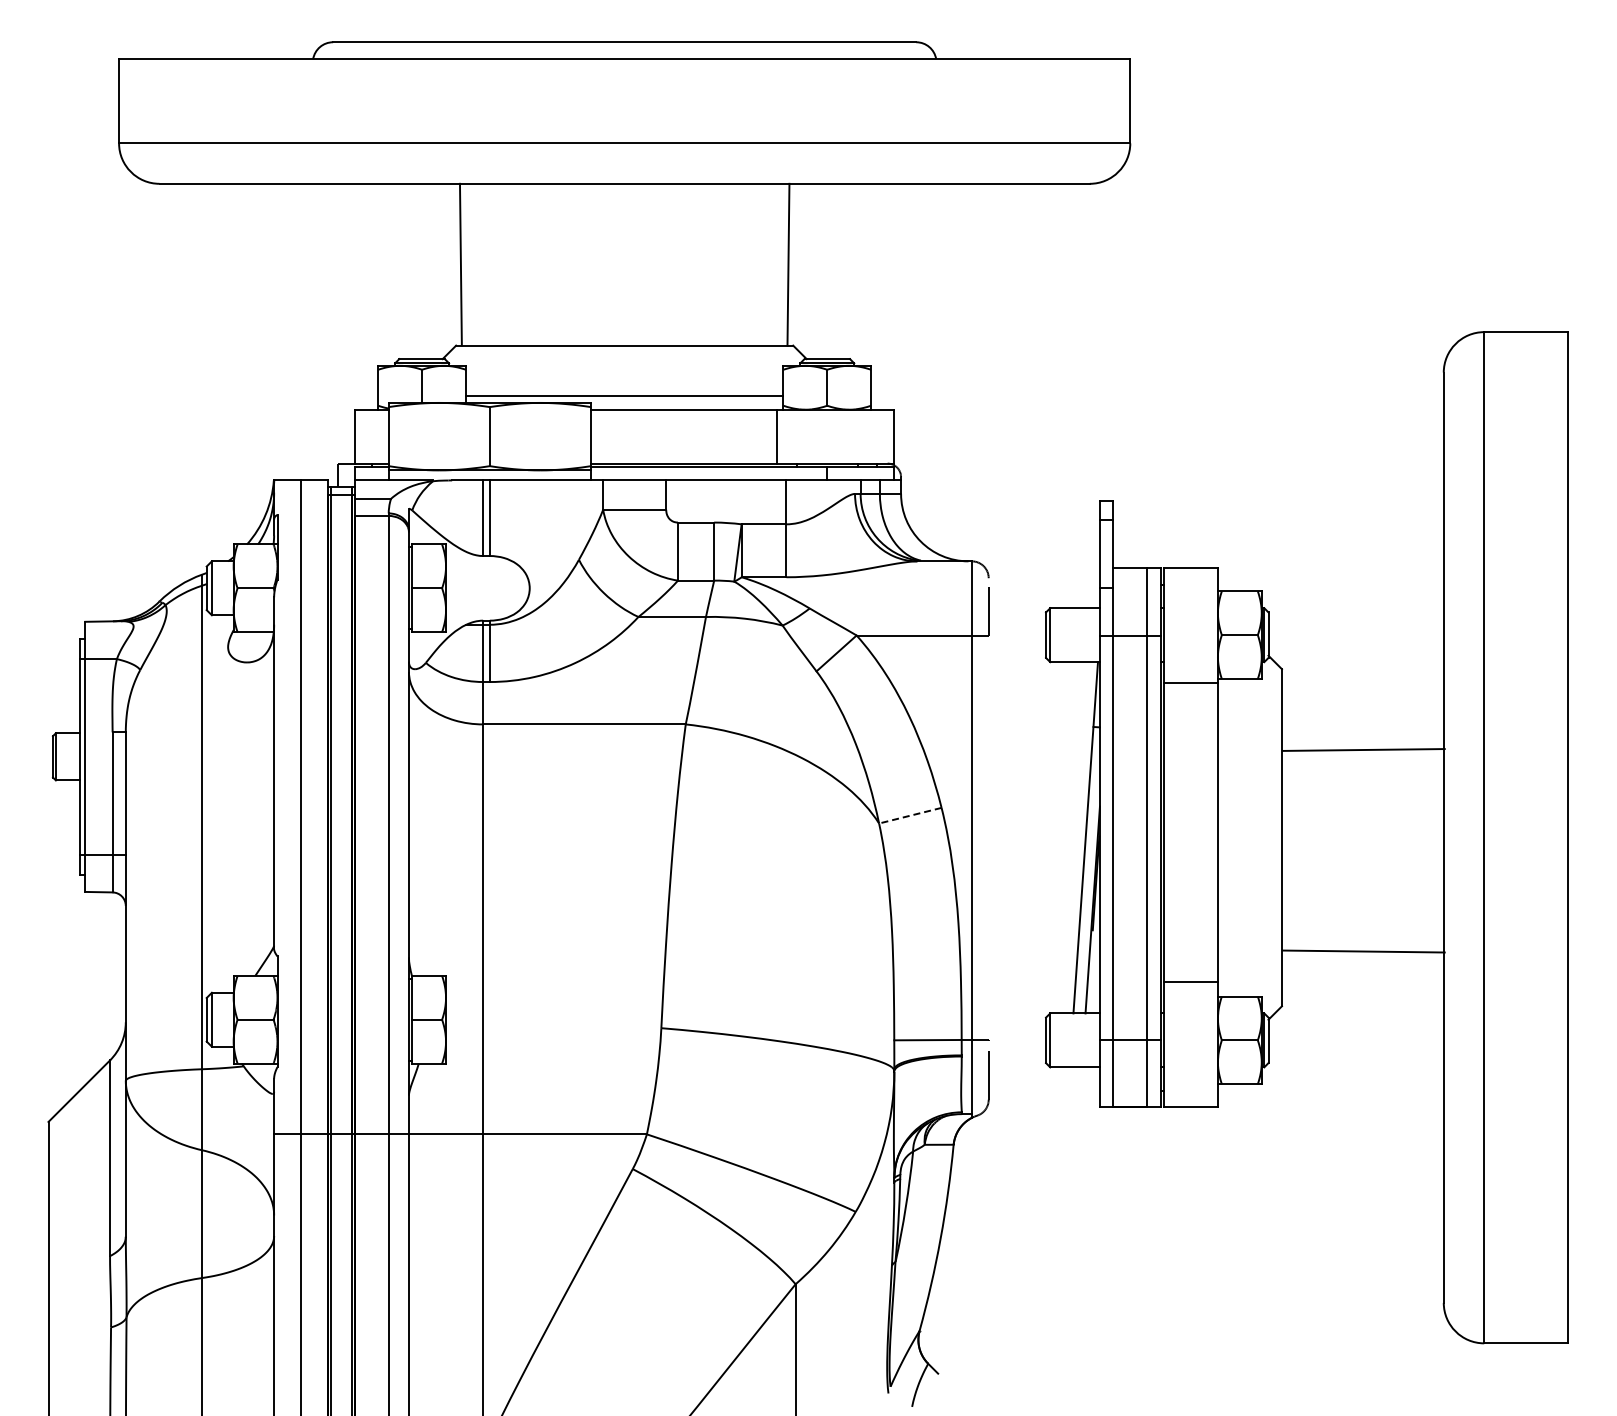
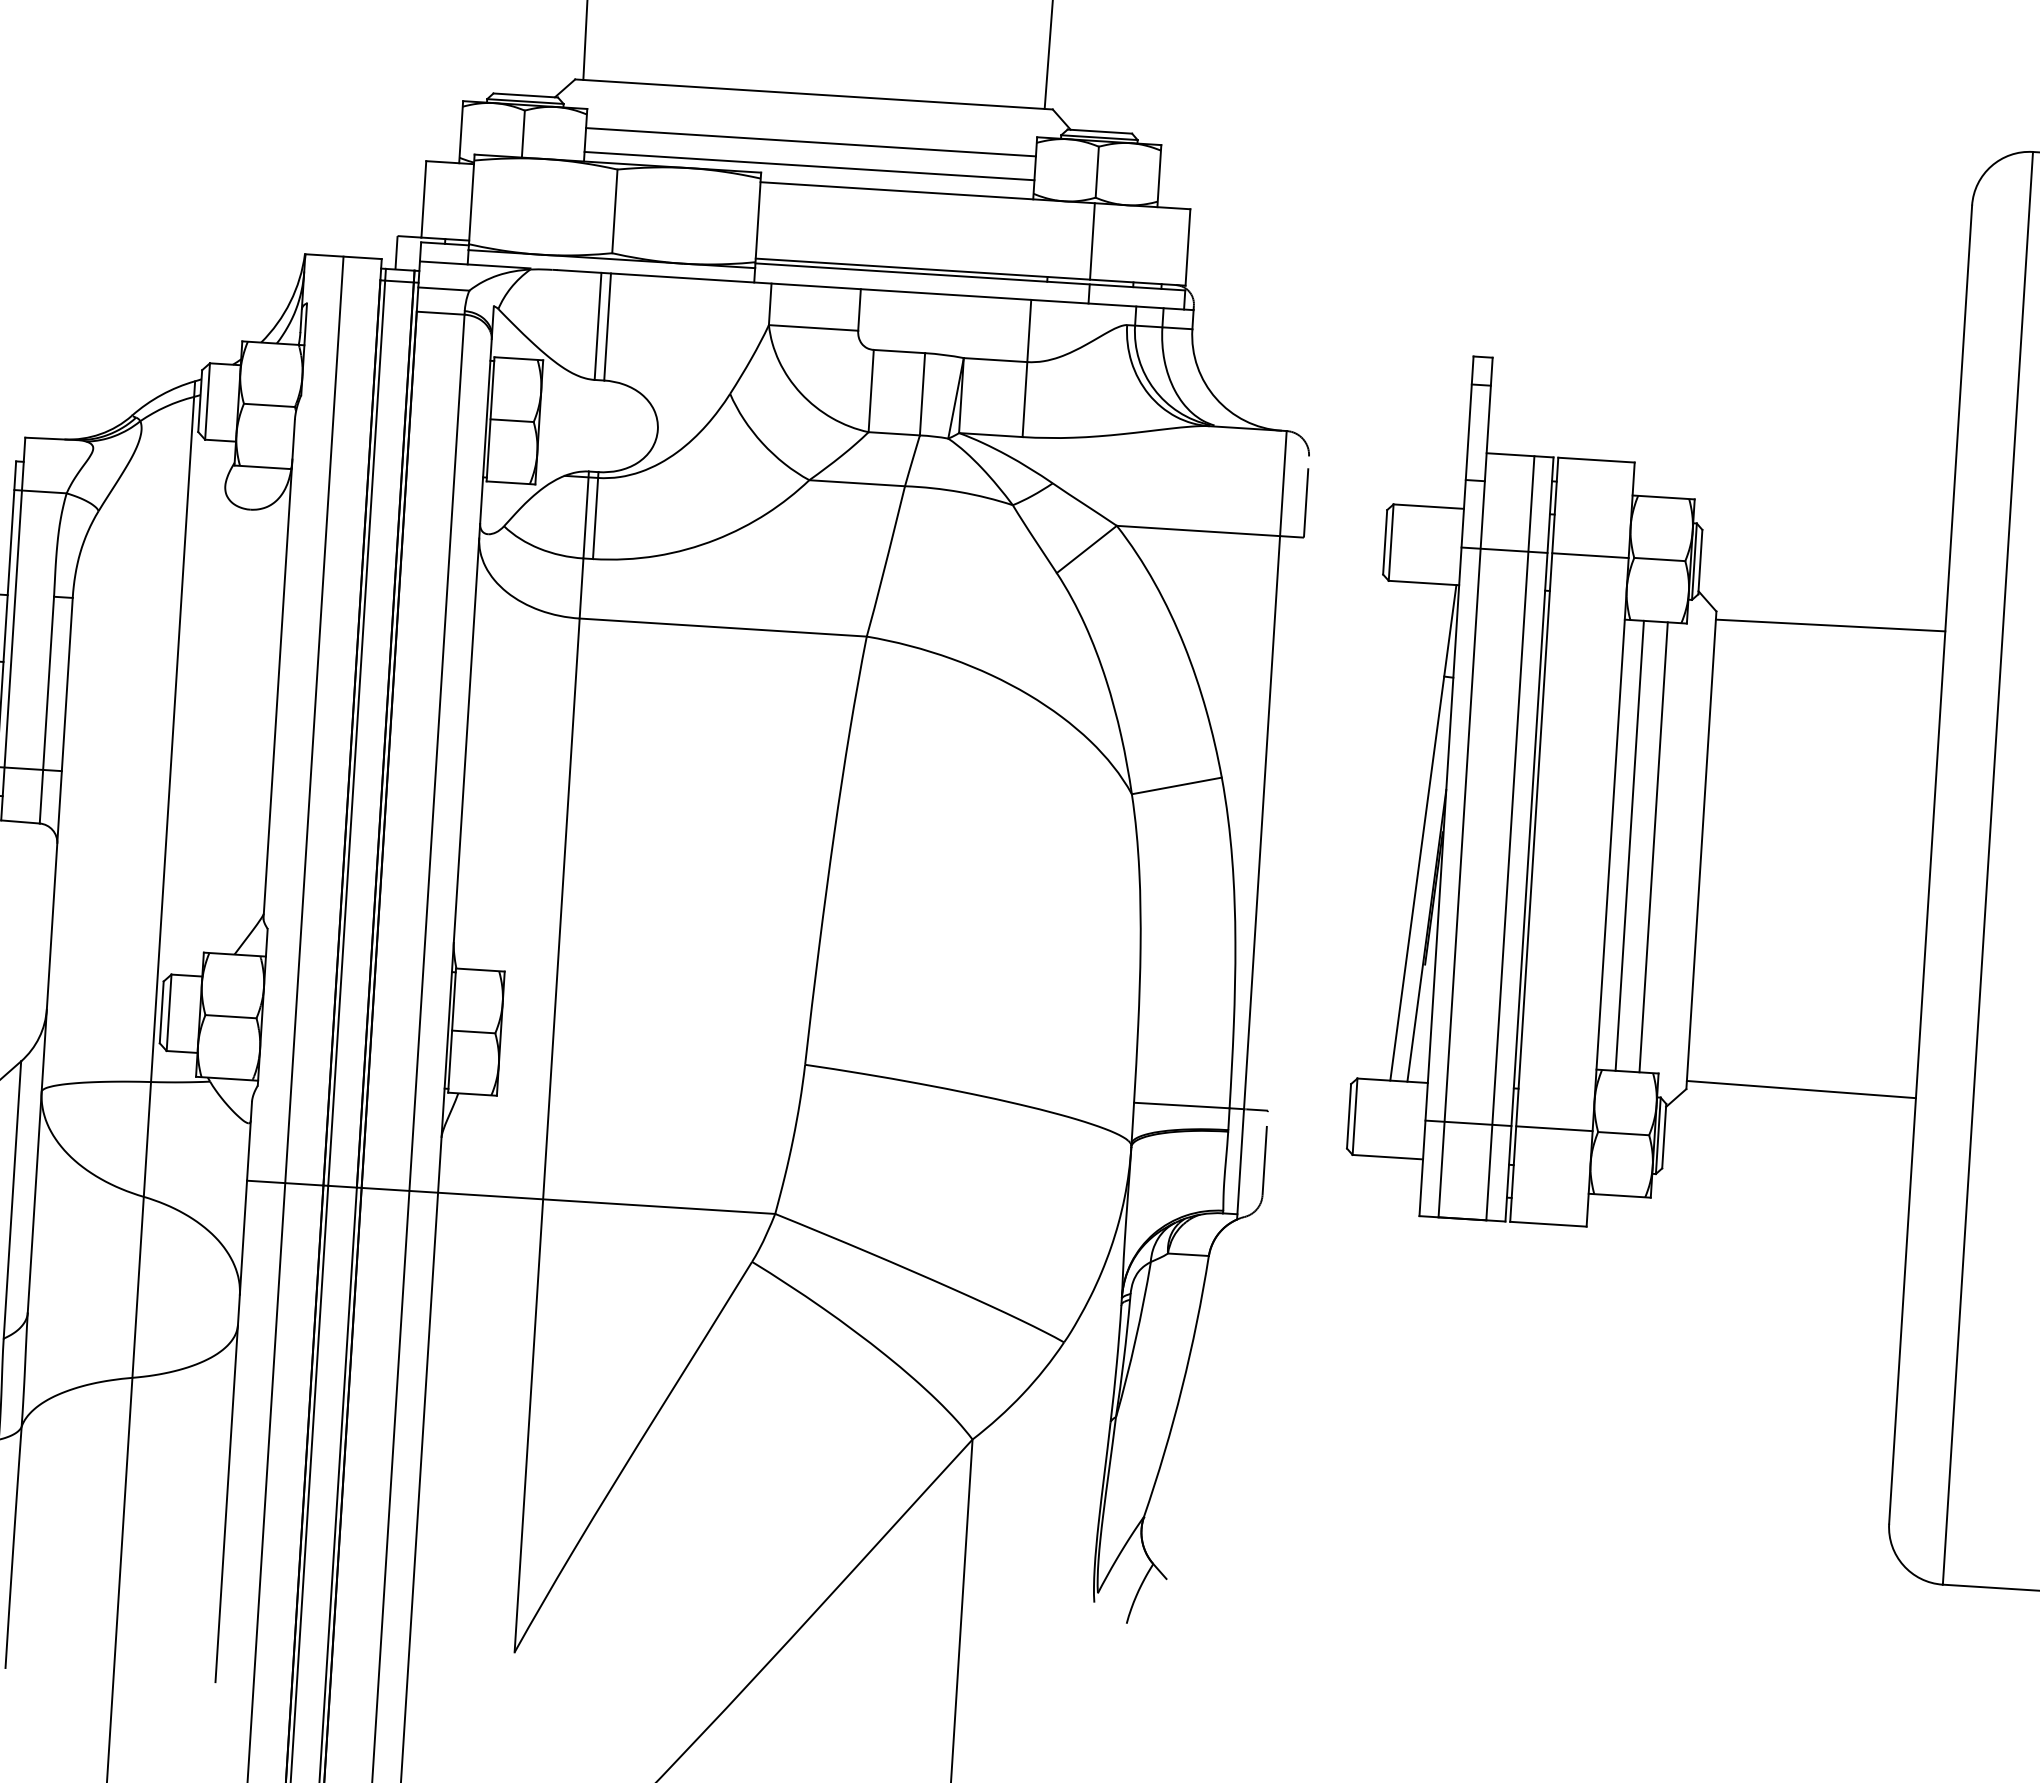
line: (624, 379) -> (810, 142), added
line: (776, 436) -> (1091, 241), moved
line: (1190, 682) -> (1589, 555), moved
line: (1363, 749) -> (1830, 624), moved
line: (909, 815) -> (1175, 785), dashed -> solid
line: (1231, 837) -> (1629, 845), added
line: (1248, 837) -> (1653, 846), added
line: (1363, 951) -> (1800, 1089), moved
line: (1190, 981) -> (1553, 1127), moved

